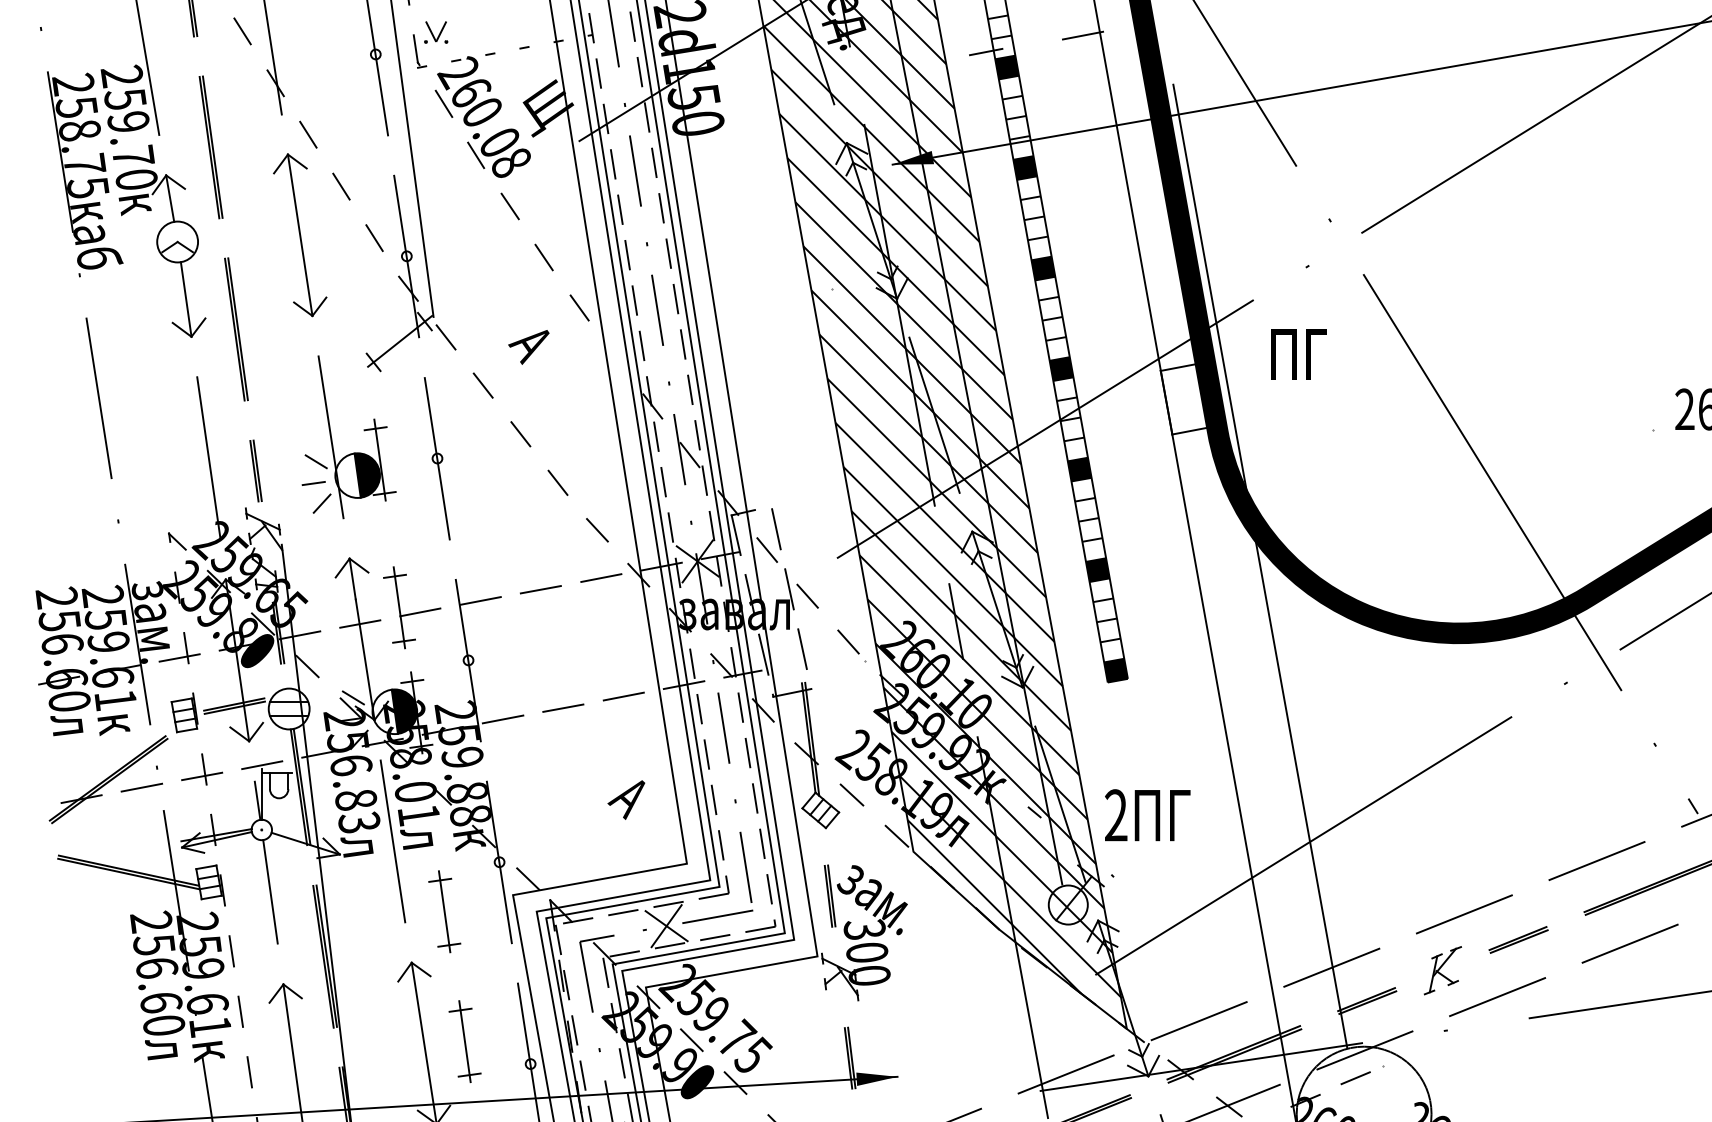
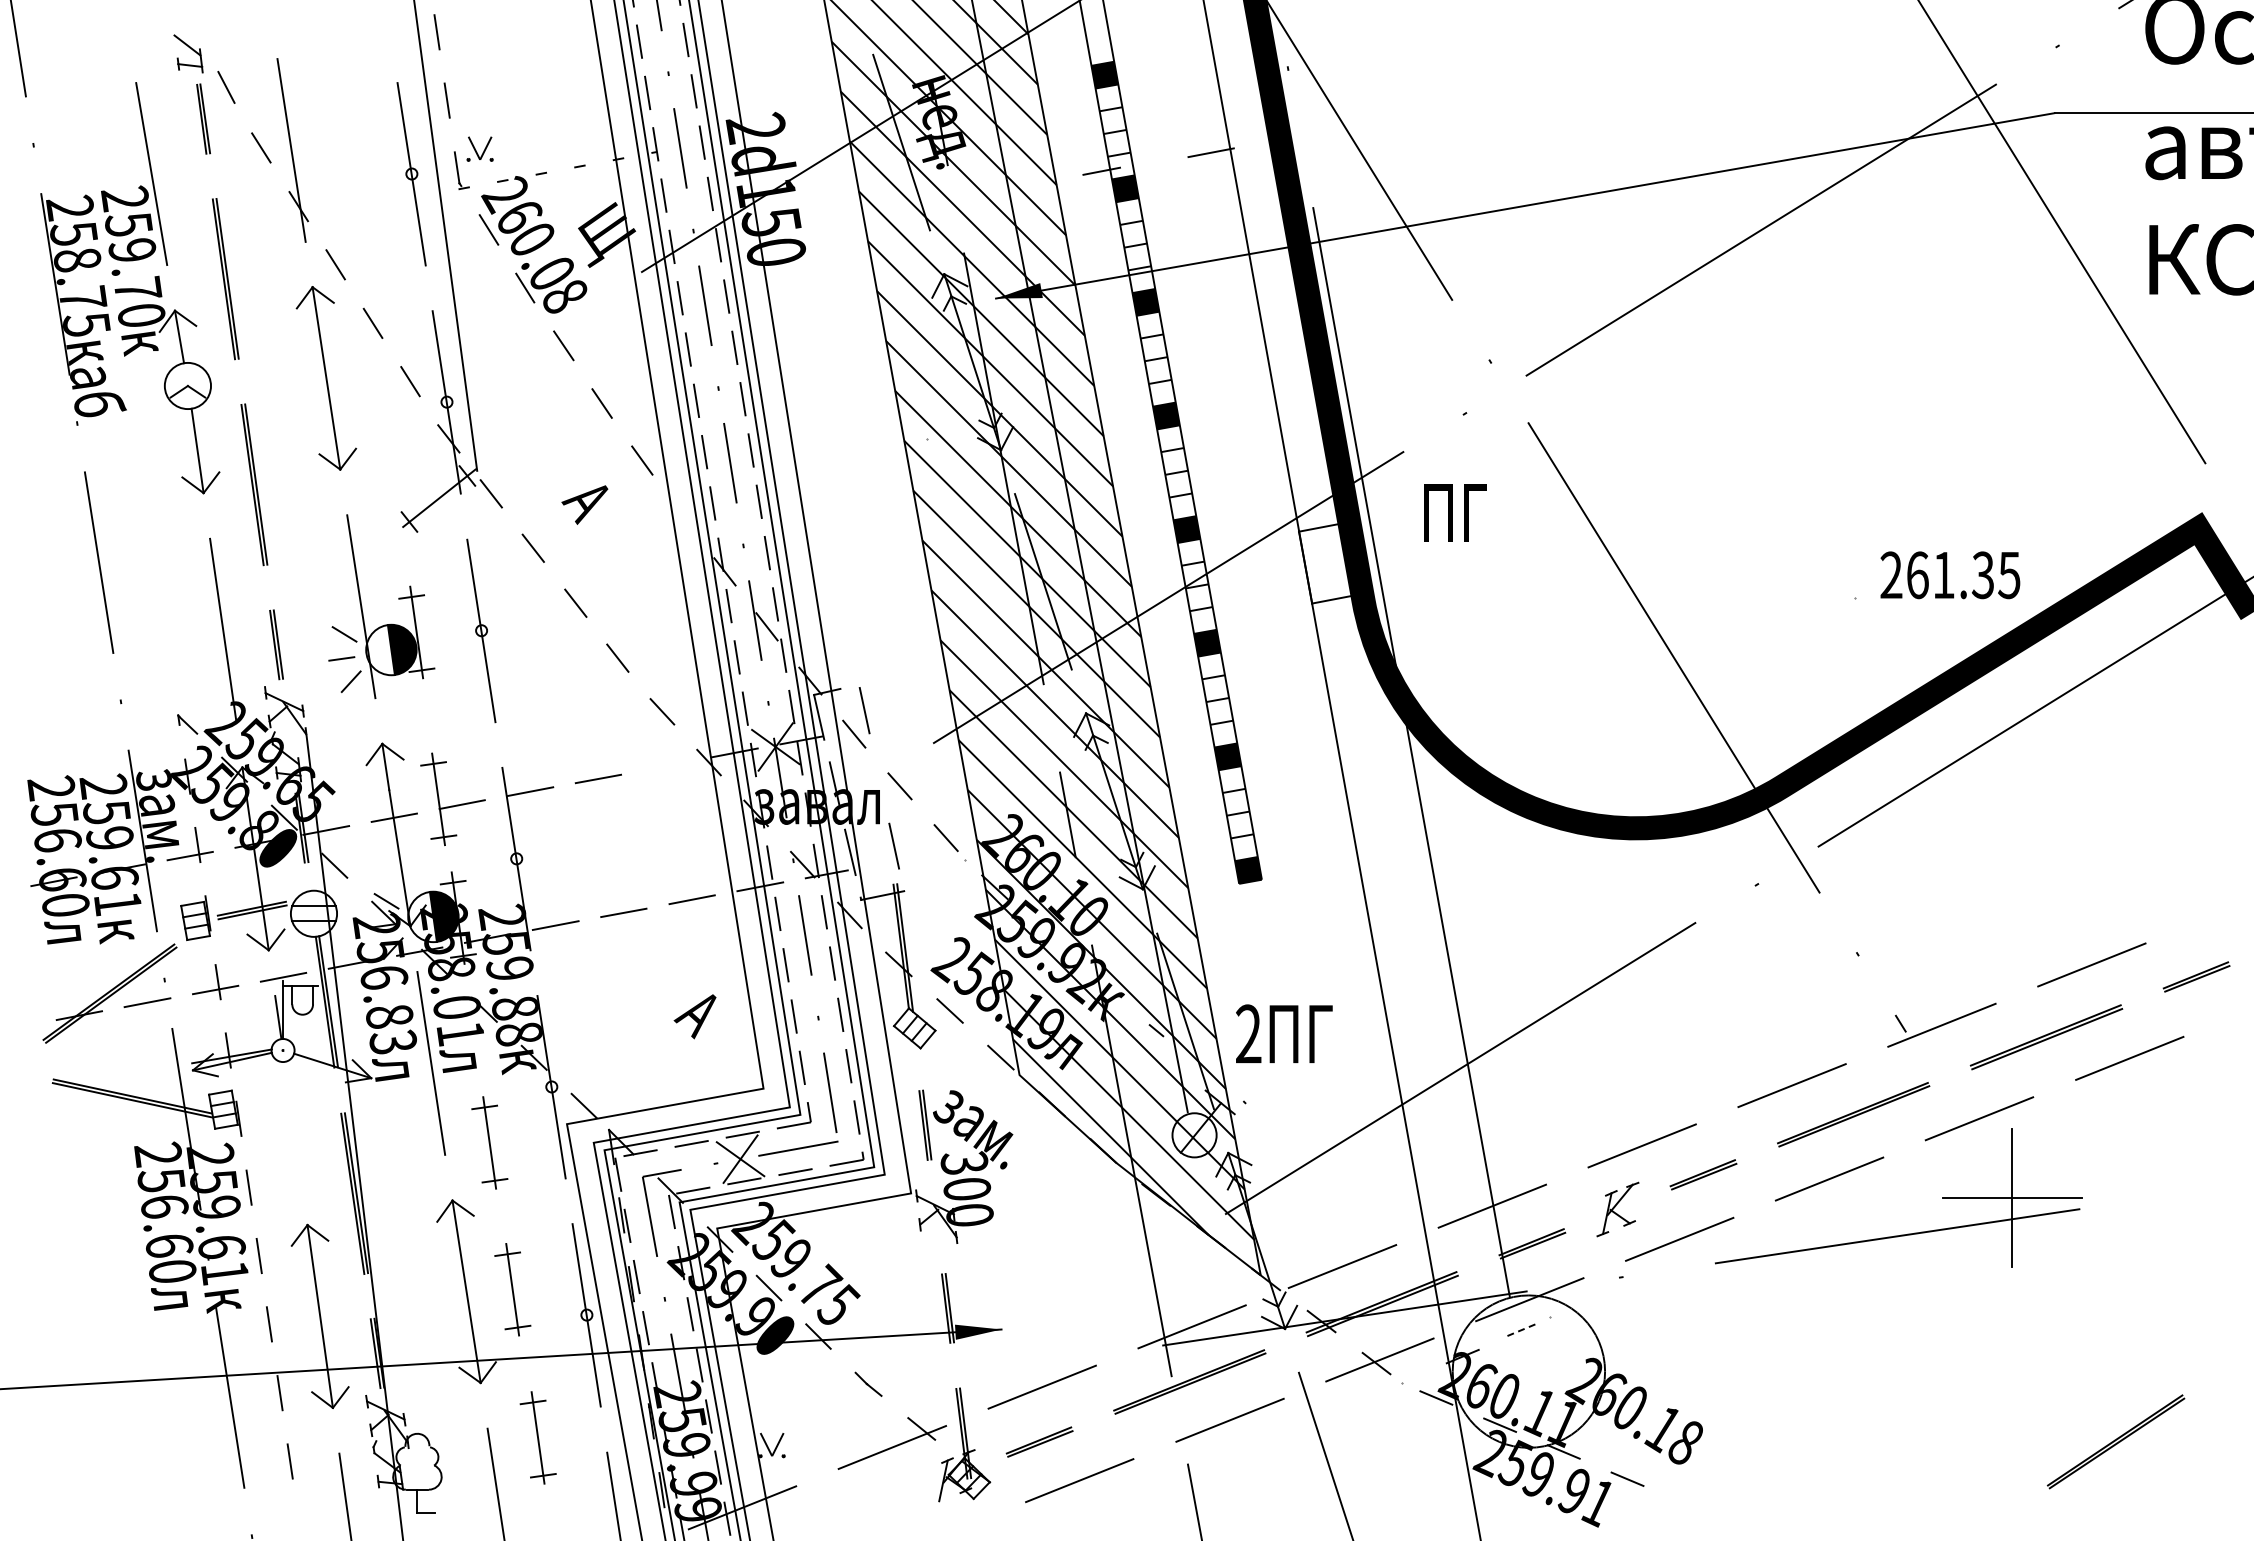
line: (601, 577) -> (666, 765), removed
line: (789, 589) -> (879, 778), removed
line: (270, 891) -> (292, 1119), removed
line: (1354, 1078) -> (1518, 1331), solid -> dashed

